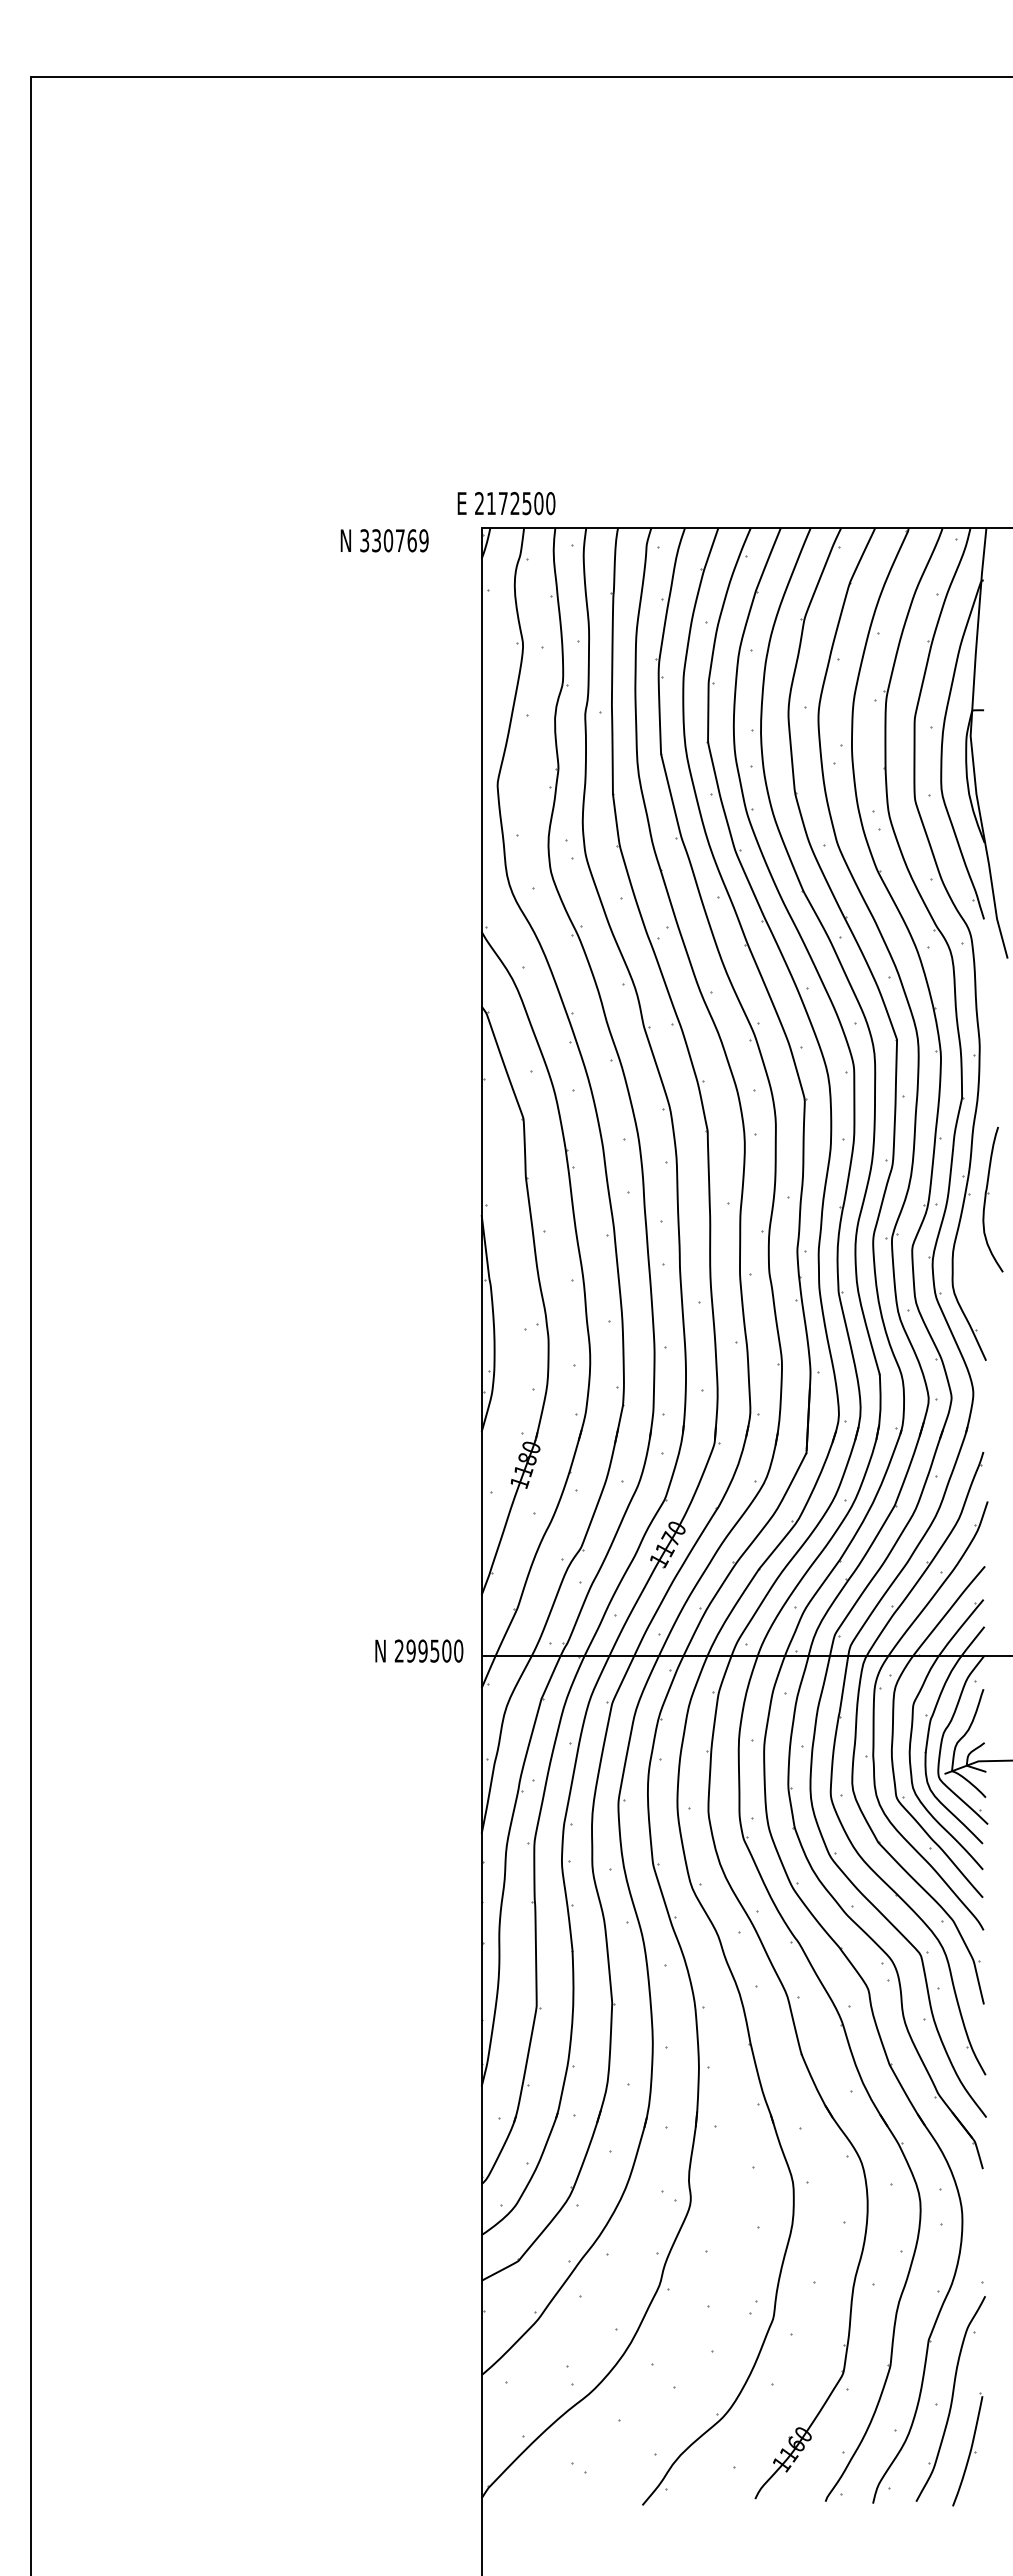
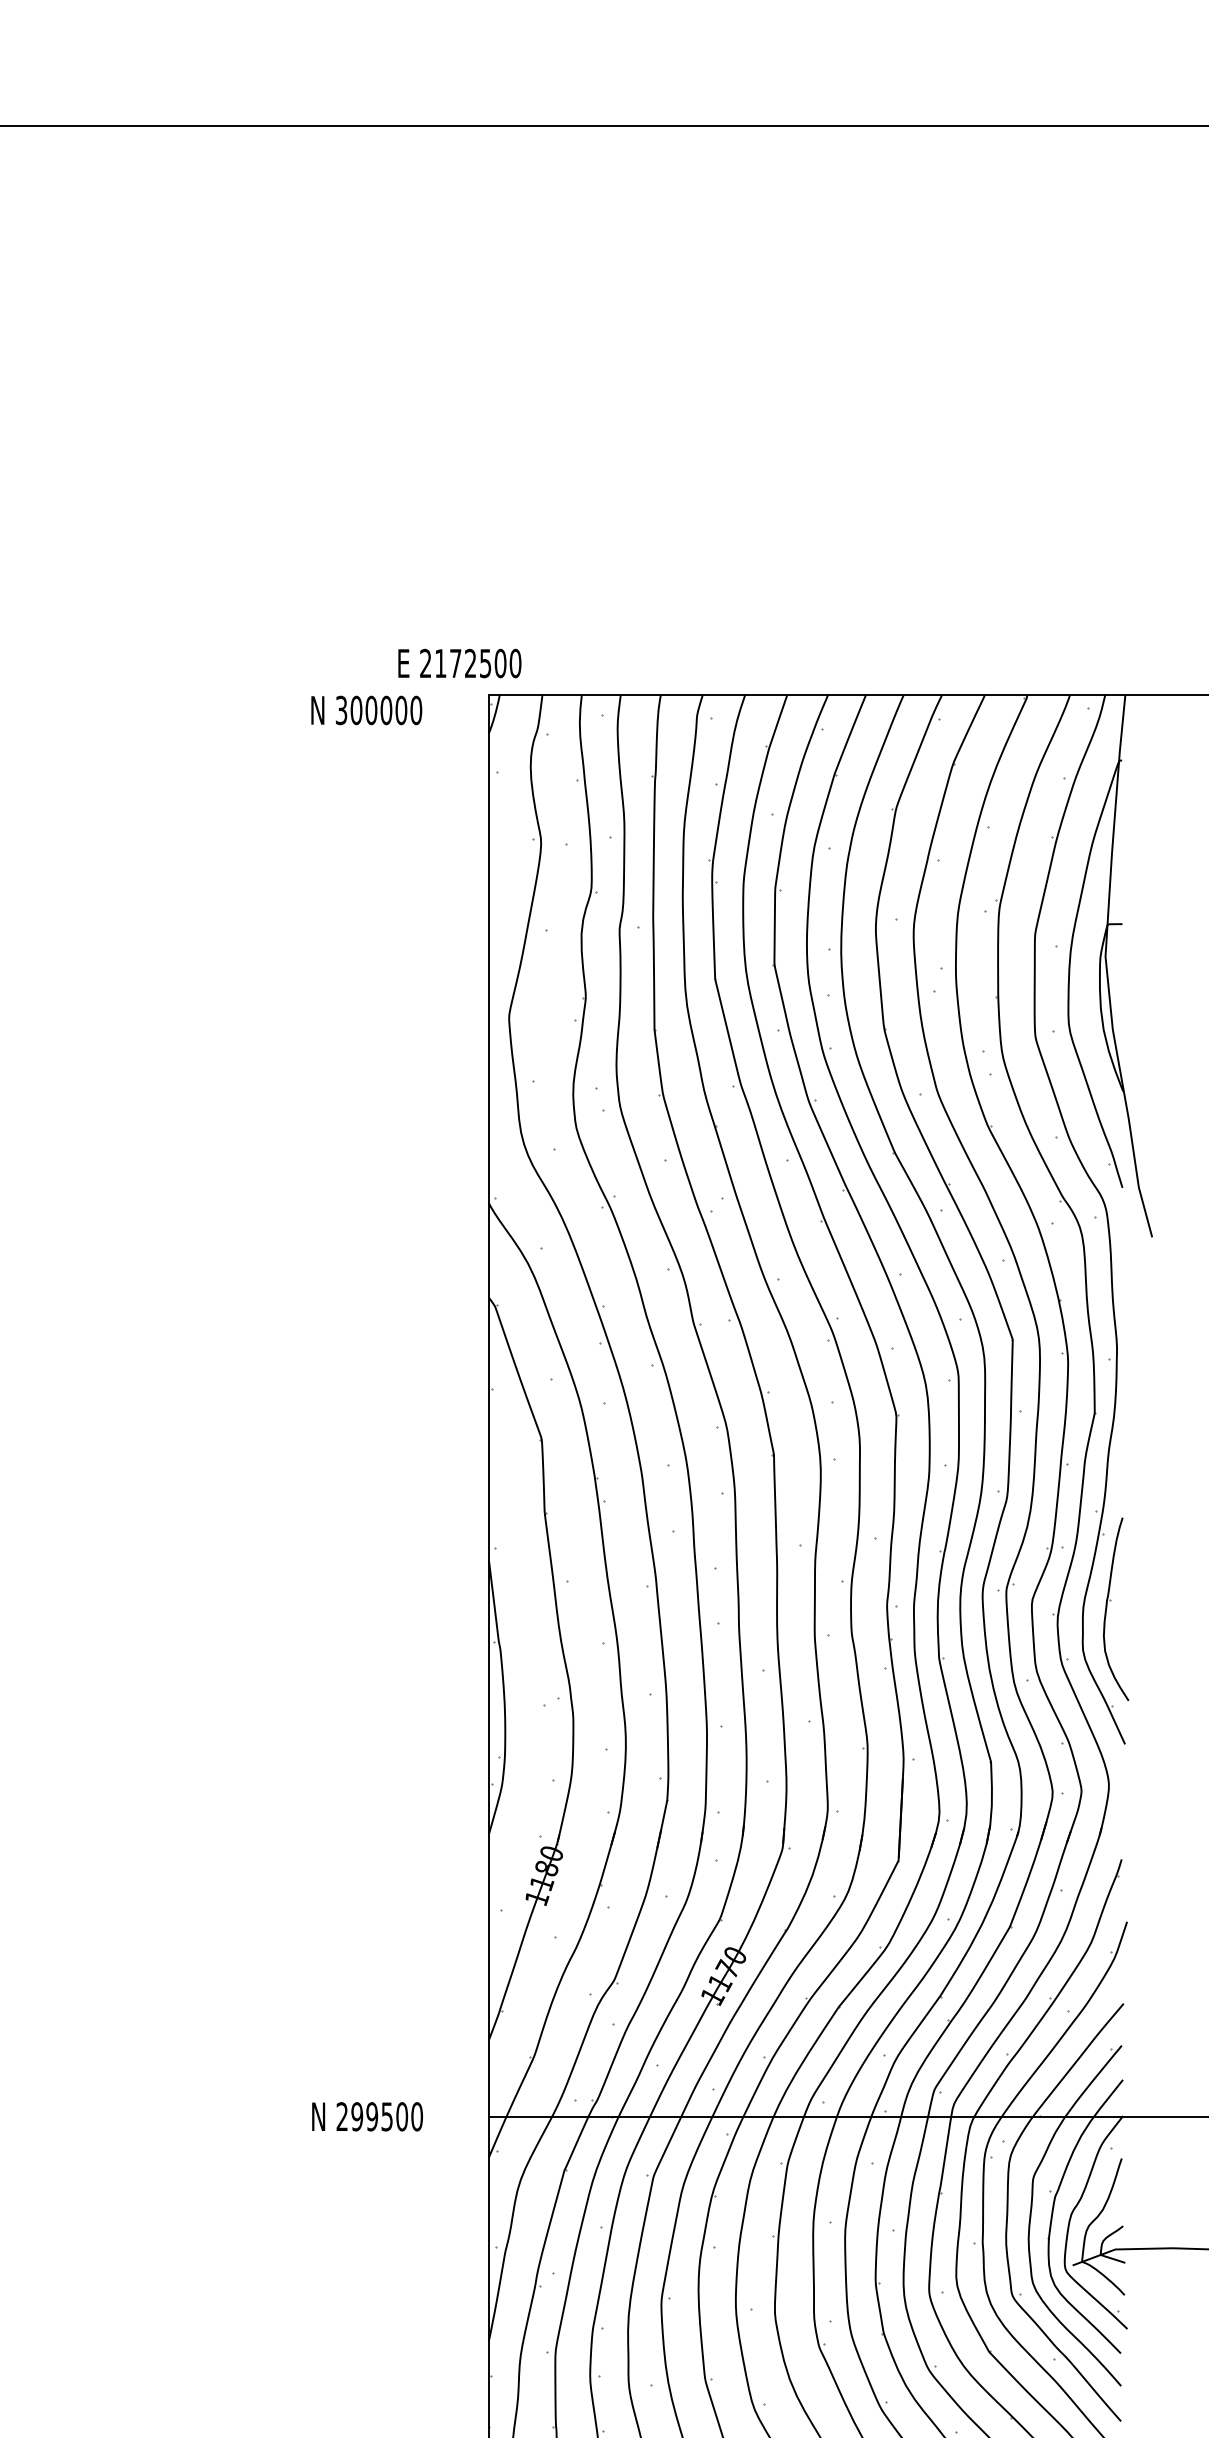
text: (506, 503) -> (459, 663), moved
text: (400, 540) -> (386, 710), 330769 -> 300000
part: (986, 1198) -> (1107, 1607), moved
text: (419, 1650) -> (367, 2116), moved

